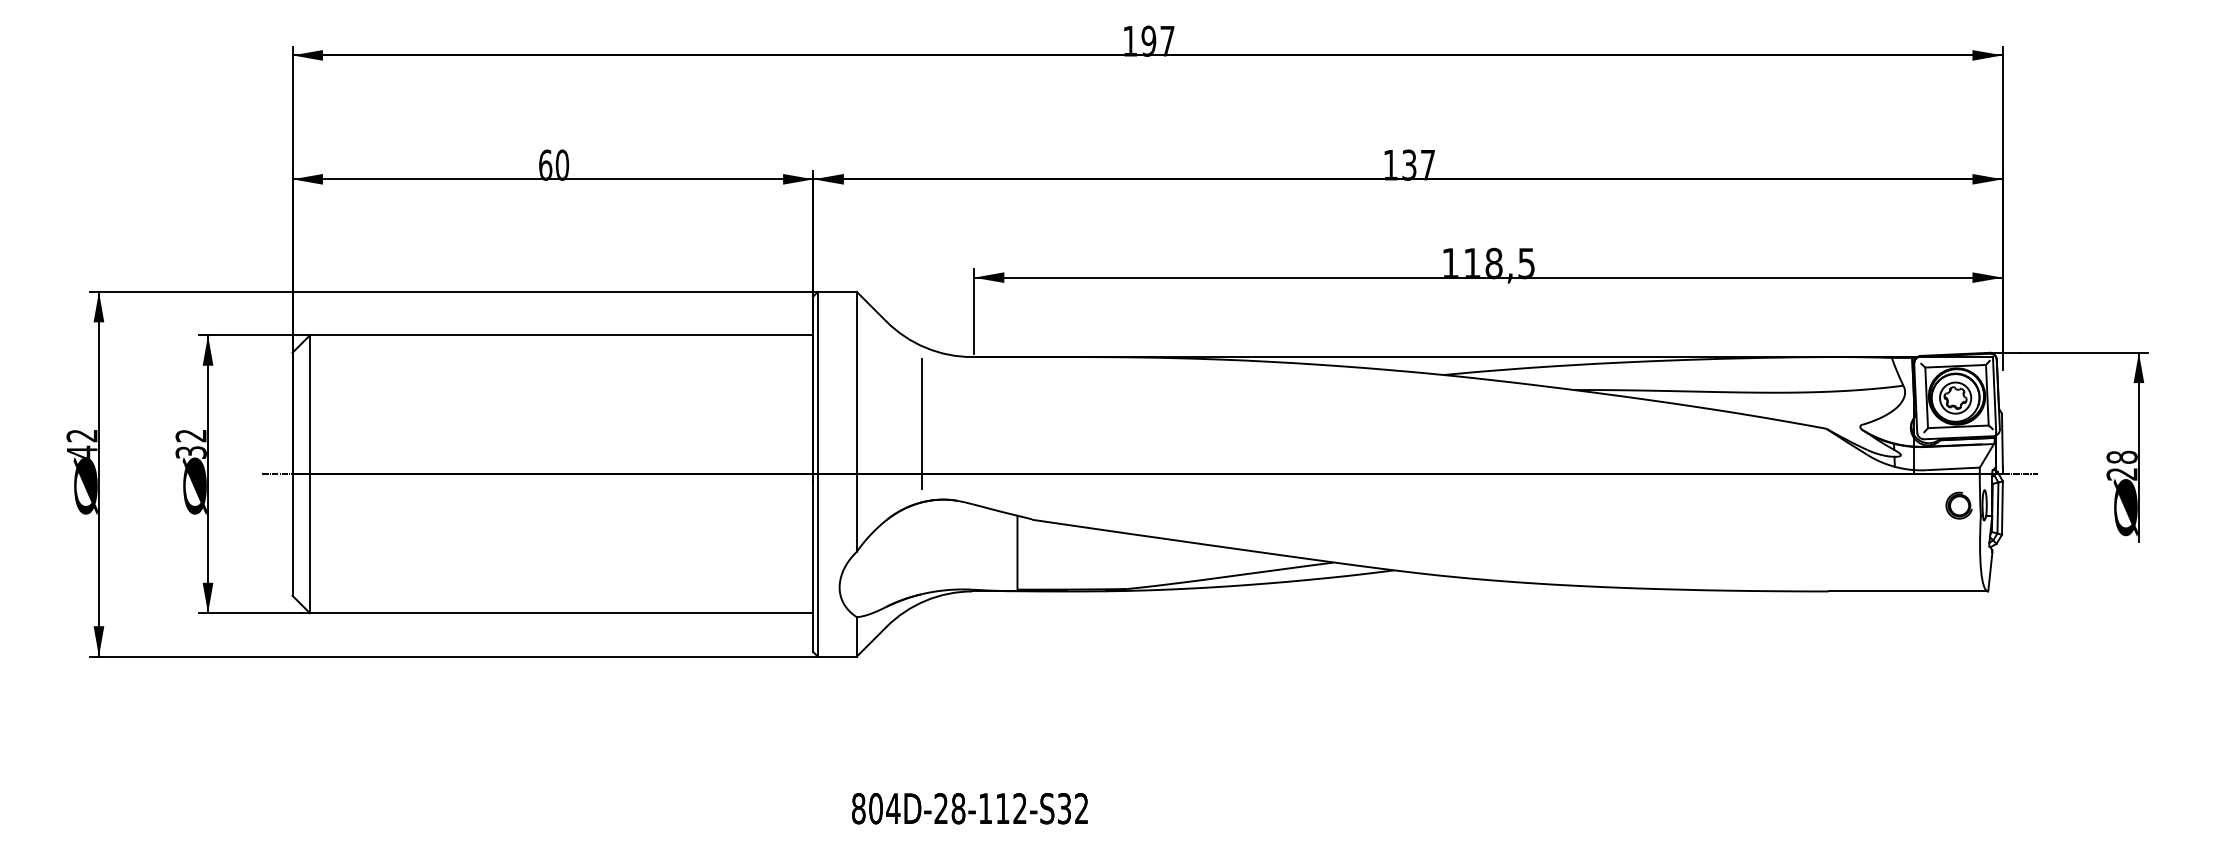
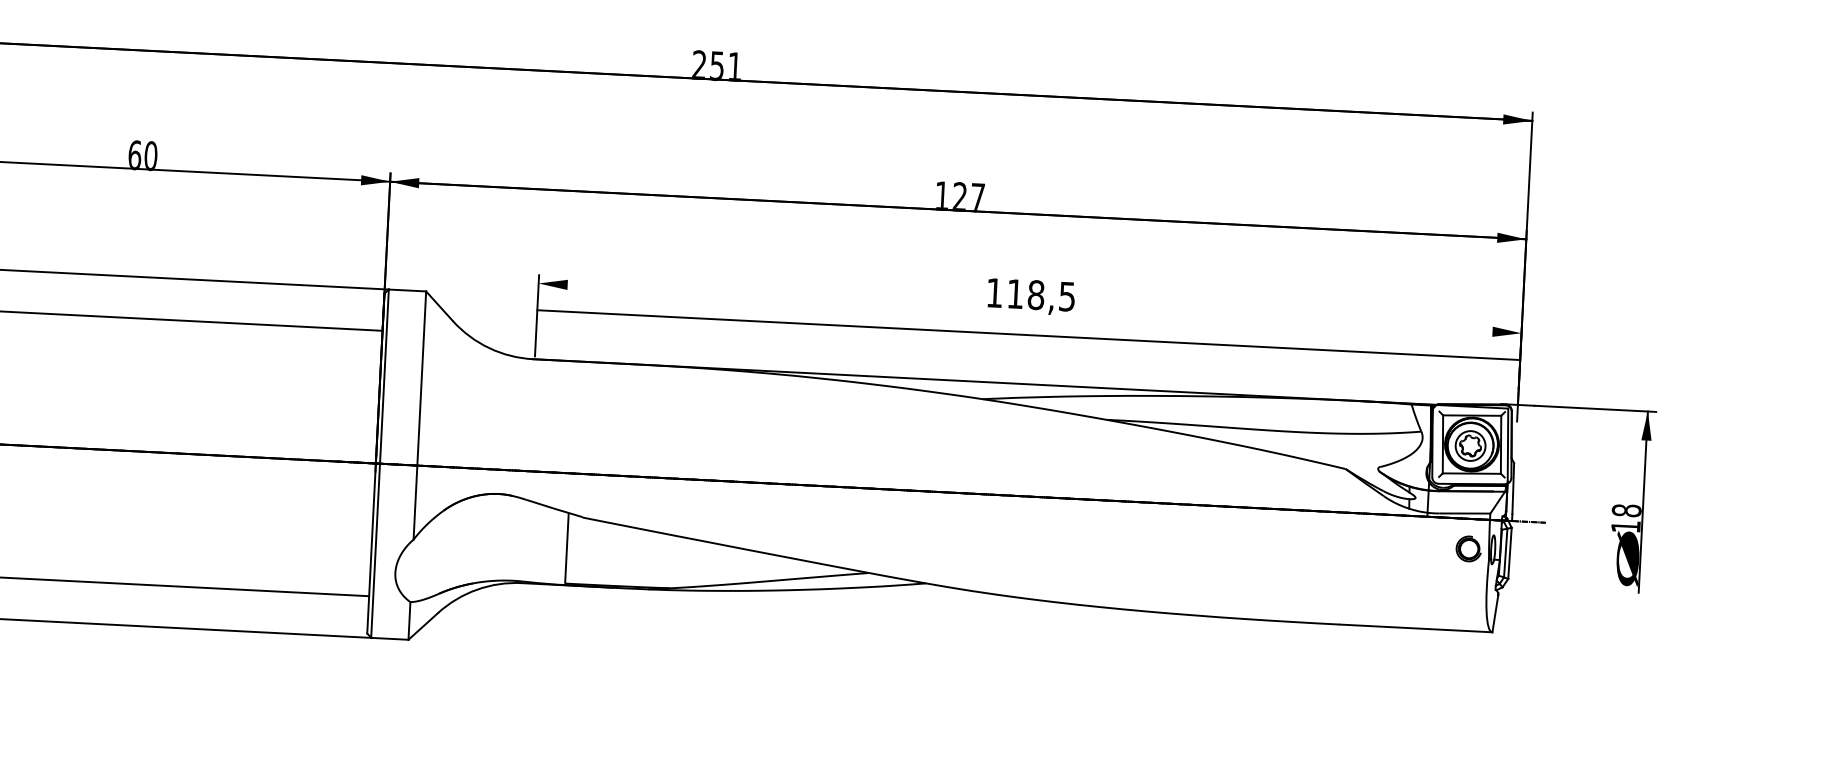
text: (1148, 40) -> (716, 65), 197 -> 251
text: (1409, 164) -> (960, 196), 137 -> 127
line: (1487, 277) -> (1027, 334), moved
line: (921, 424) -> (481, 421), removed
text: (2121, 474) -> (1625, 527), 28 -> 18

